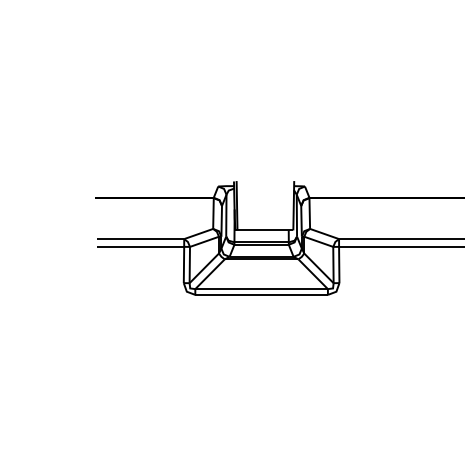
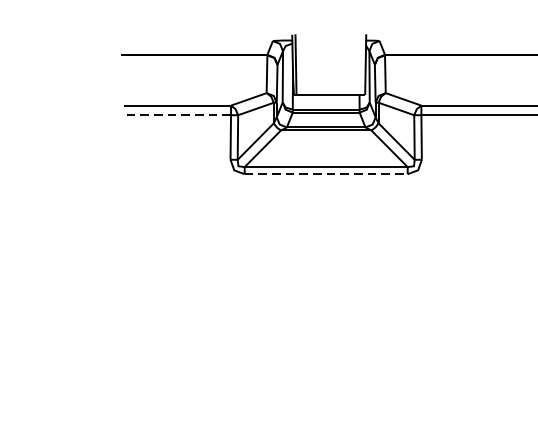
line: (140, 246) -> (177, 114), solid -> dashed
line: (262, 294) -> (327, 173), solid -> dashed

